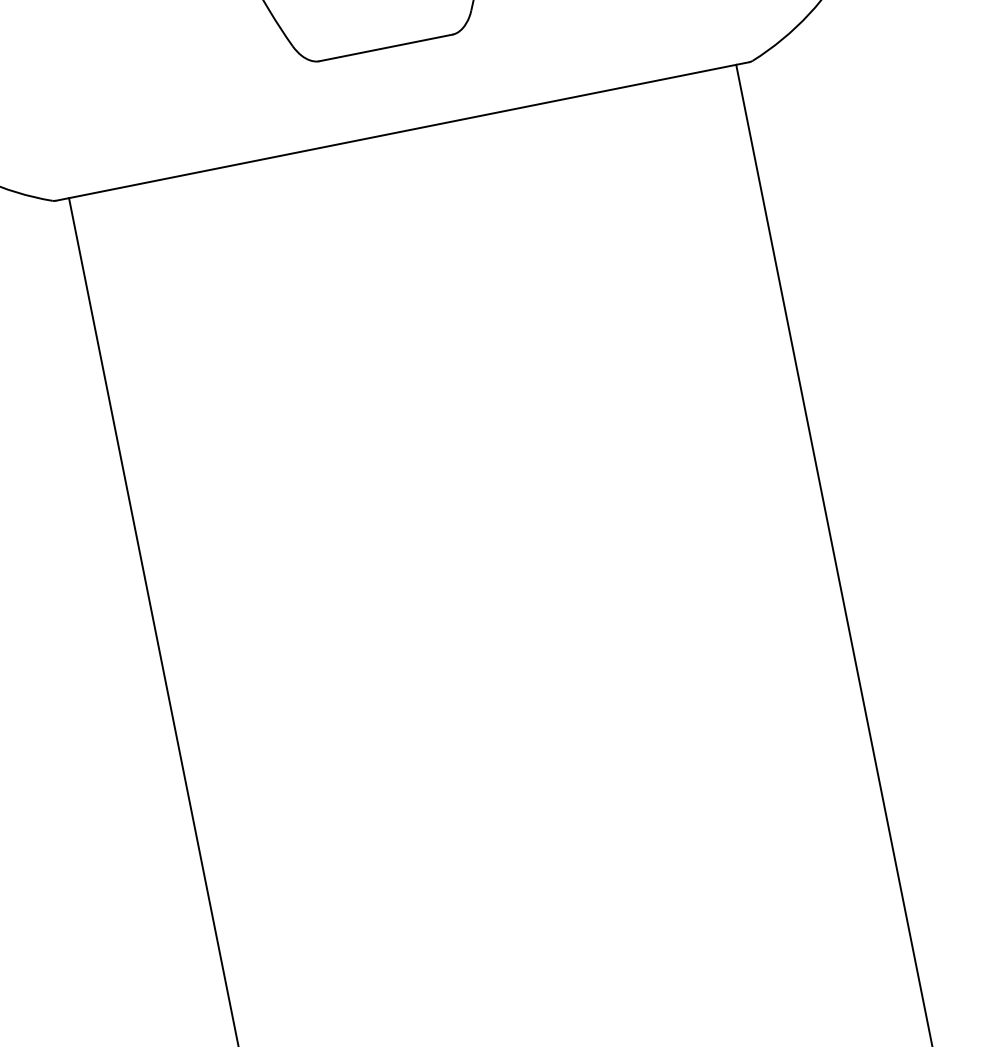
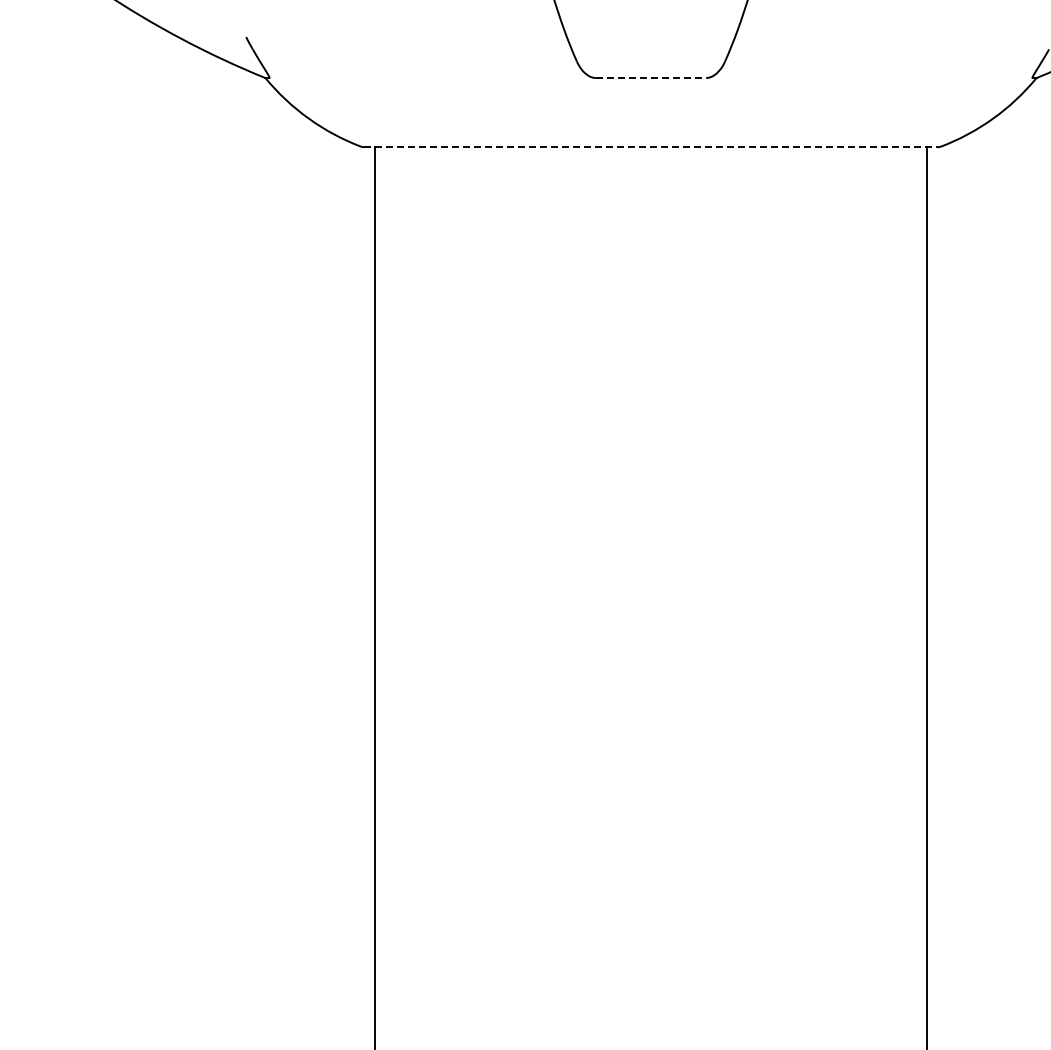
line: (386, 48) -> (651, 78), solid -> dashed
line: (402, 131) -> (650, 147), solid -> dashed

